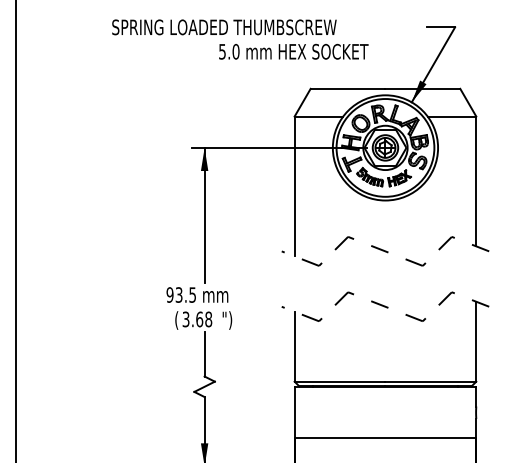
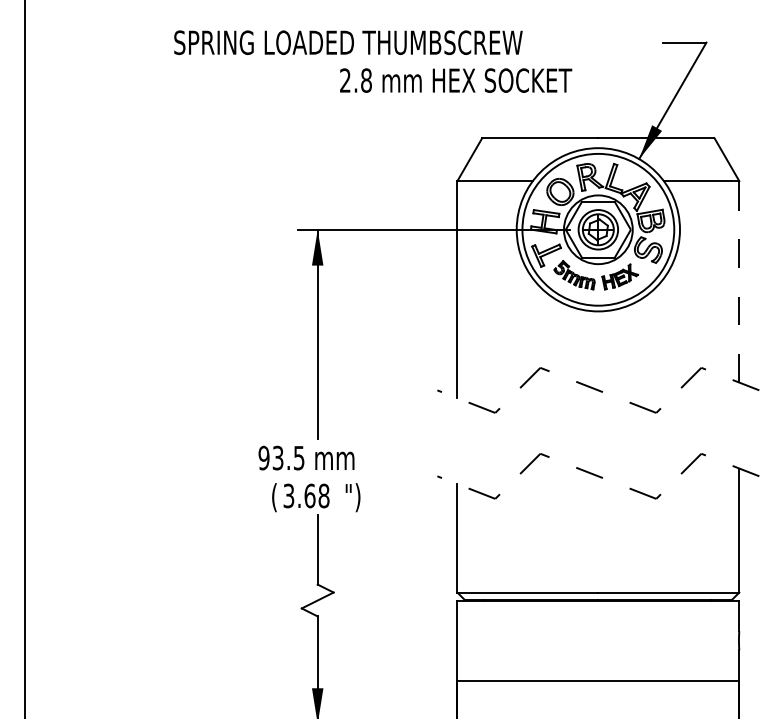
text: (229, 51) -> (356, 80), 5.0 -> 2.8
line: (476, 181) -> (739, 281), solid -> dashed

